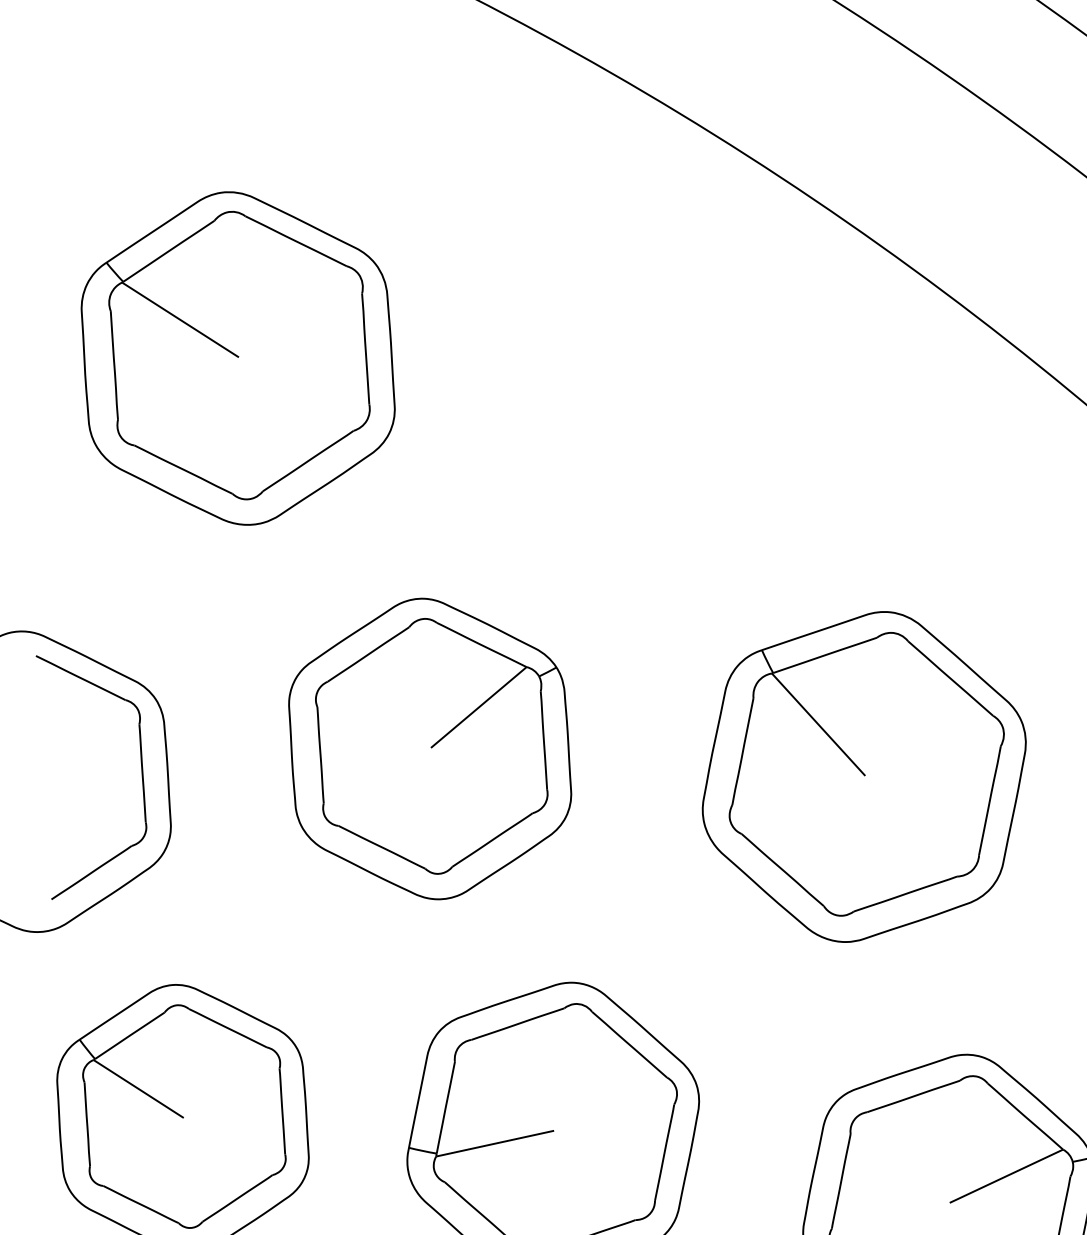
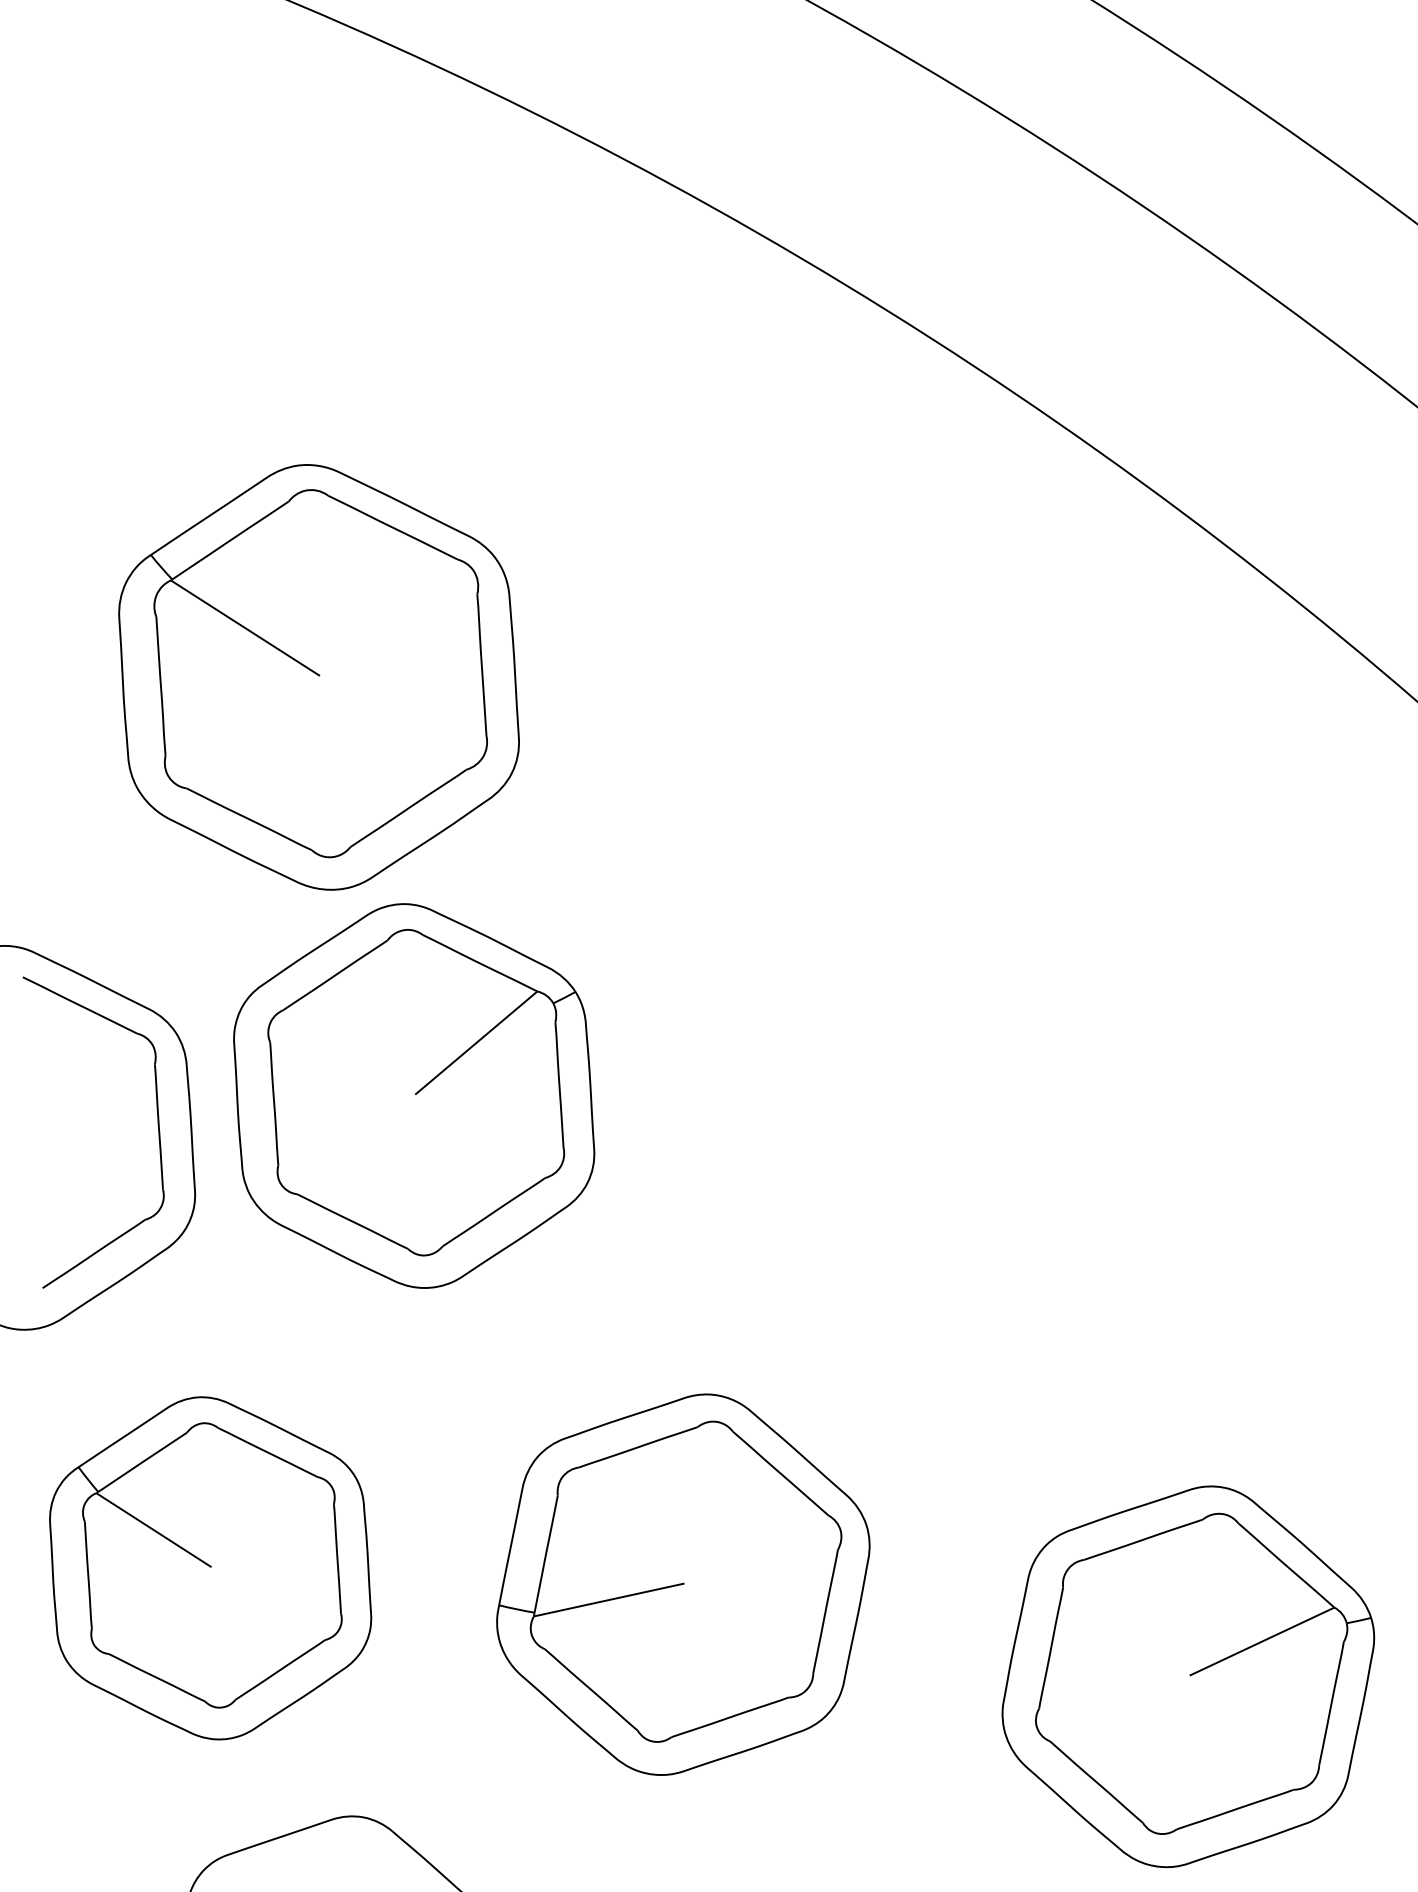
part: (237, 358) -> (318, 677), moved
part: (430, 748) -> (414, 1095), moved
part: (864, 776) -> (1080, 1131), removed

